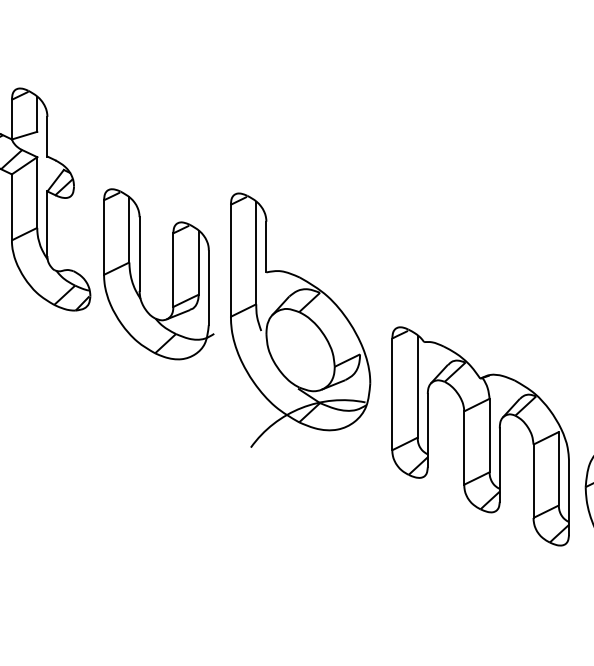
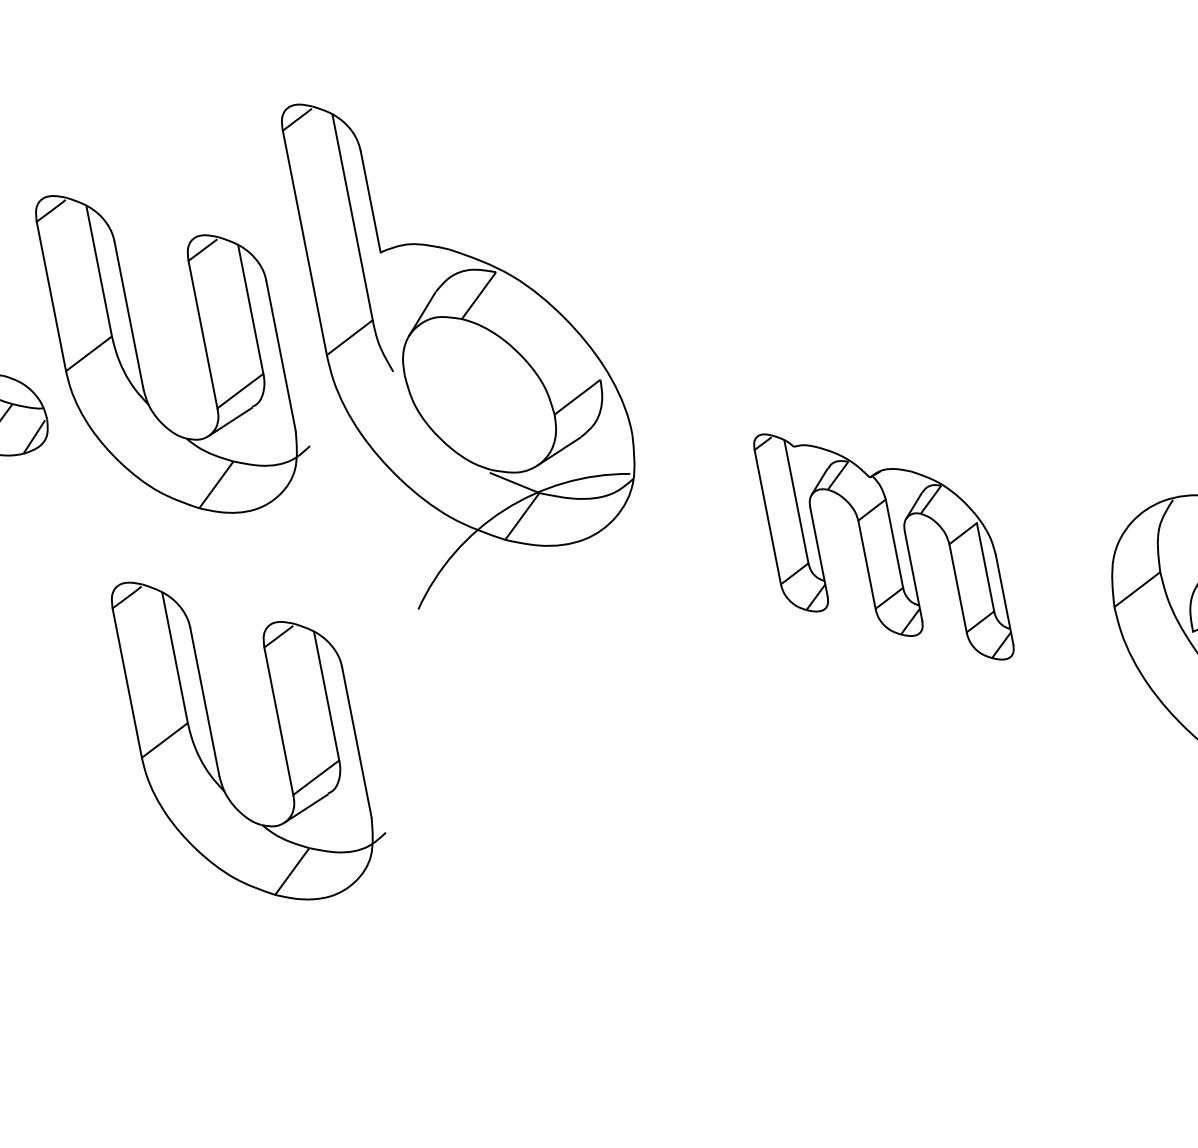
part: (300, 319) -> (467, 333), moved
part: (480, 436) -> (883, 547), size x0.6
part: (172, 467) -> (278, 730), added

